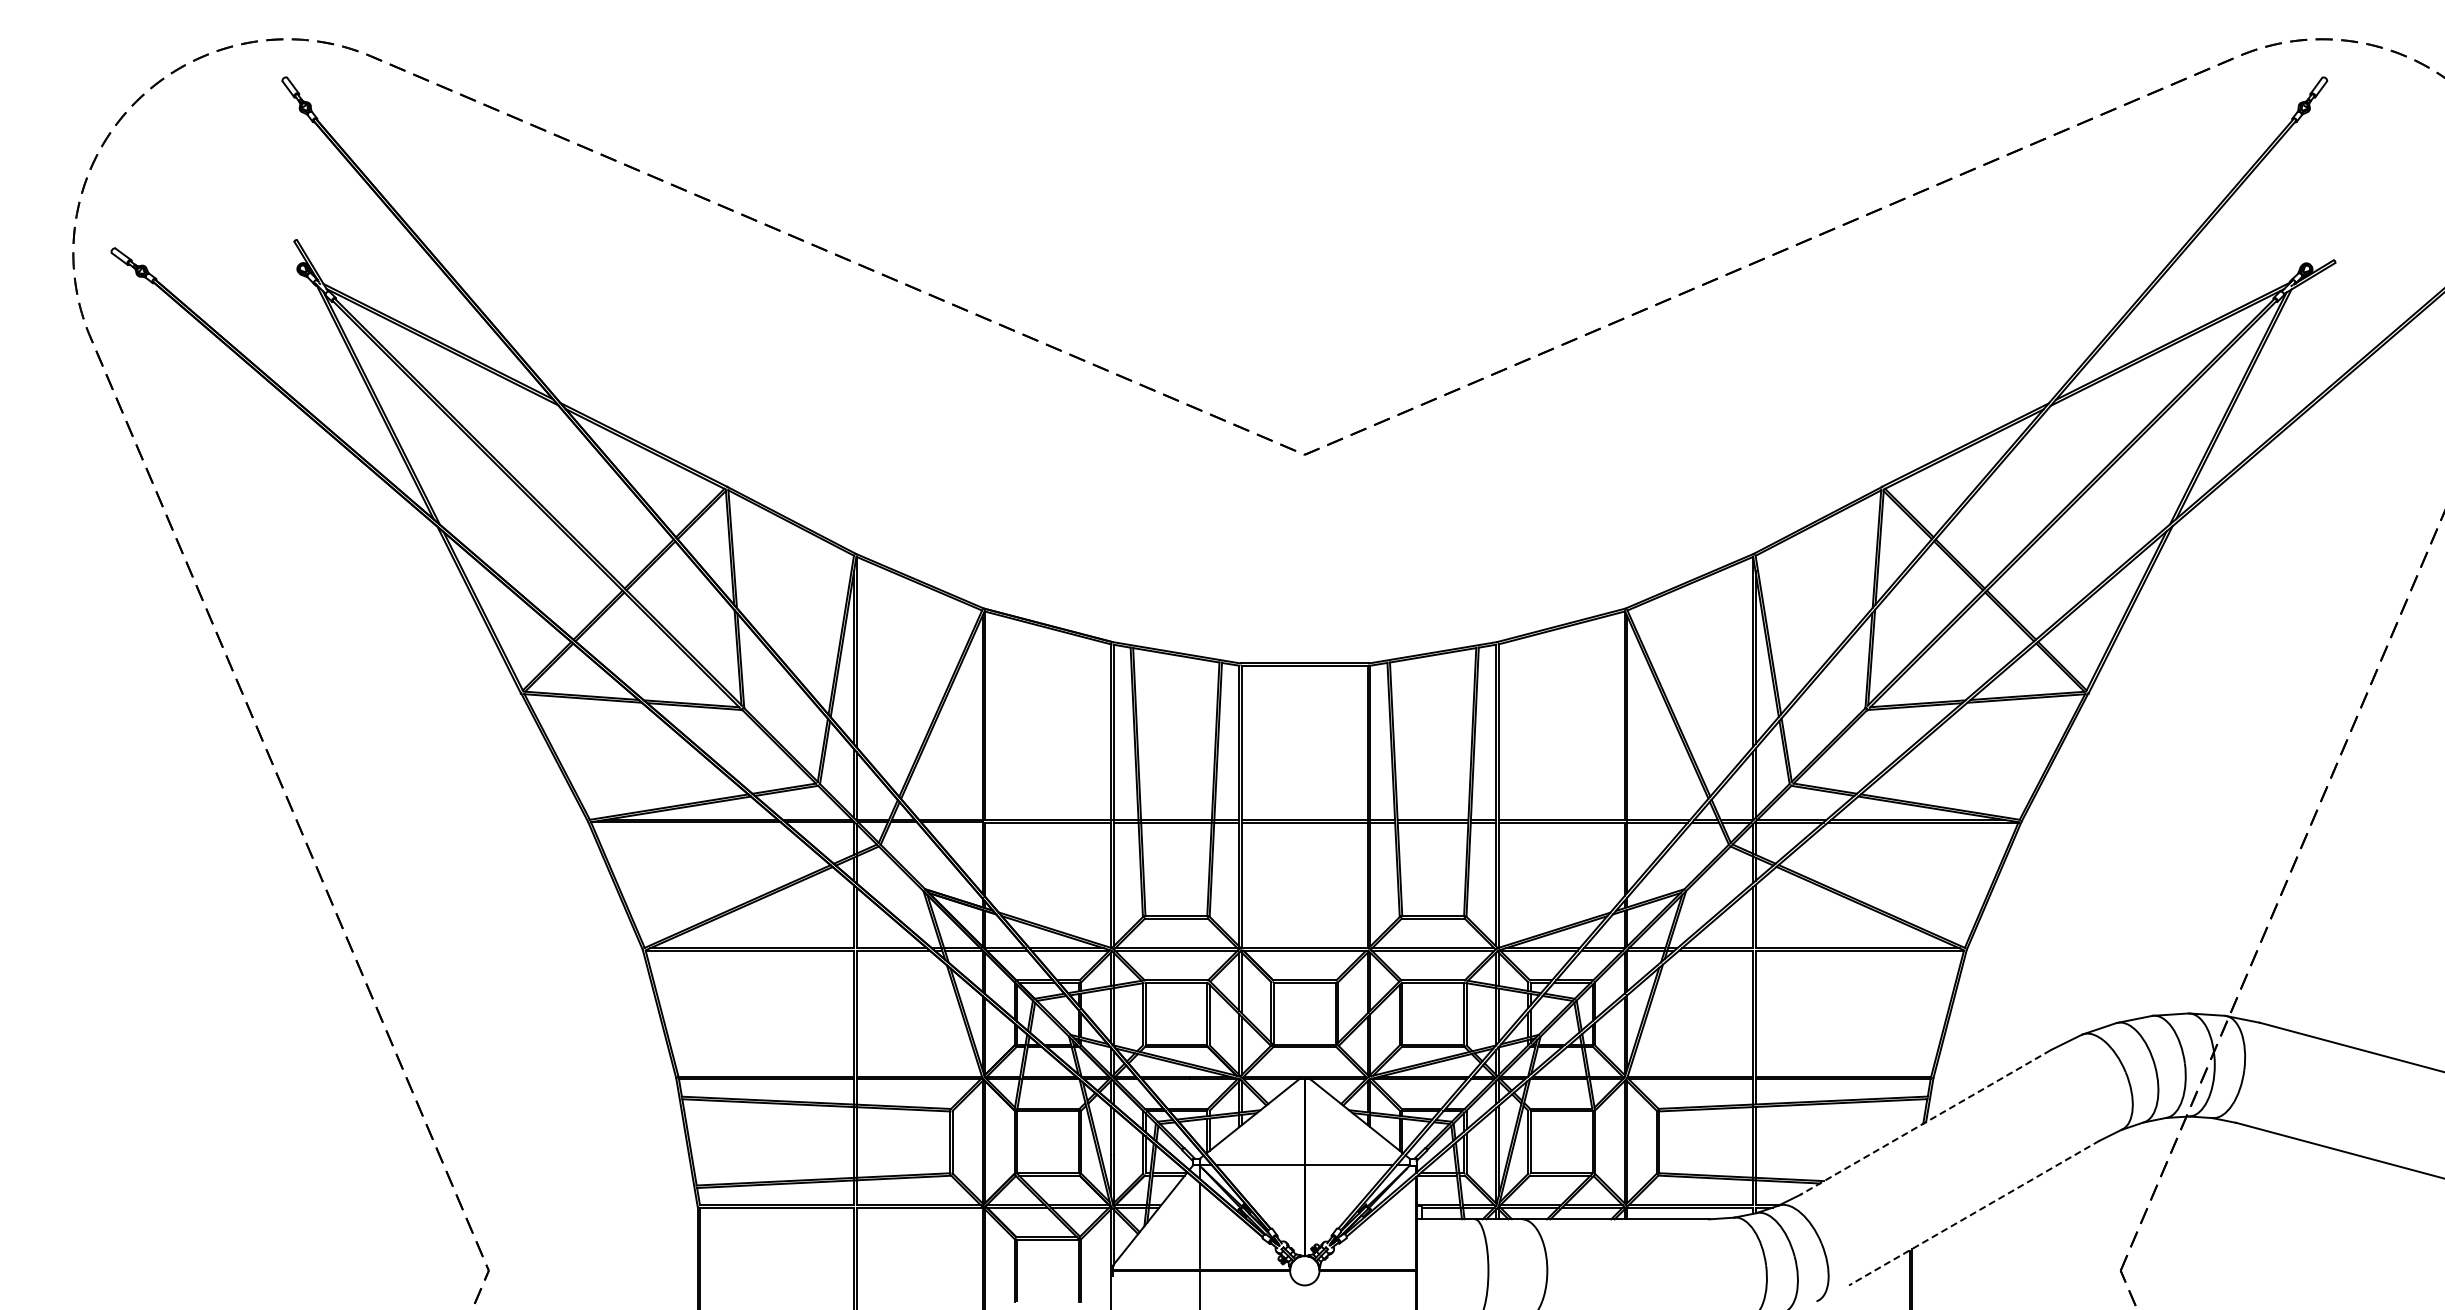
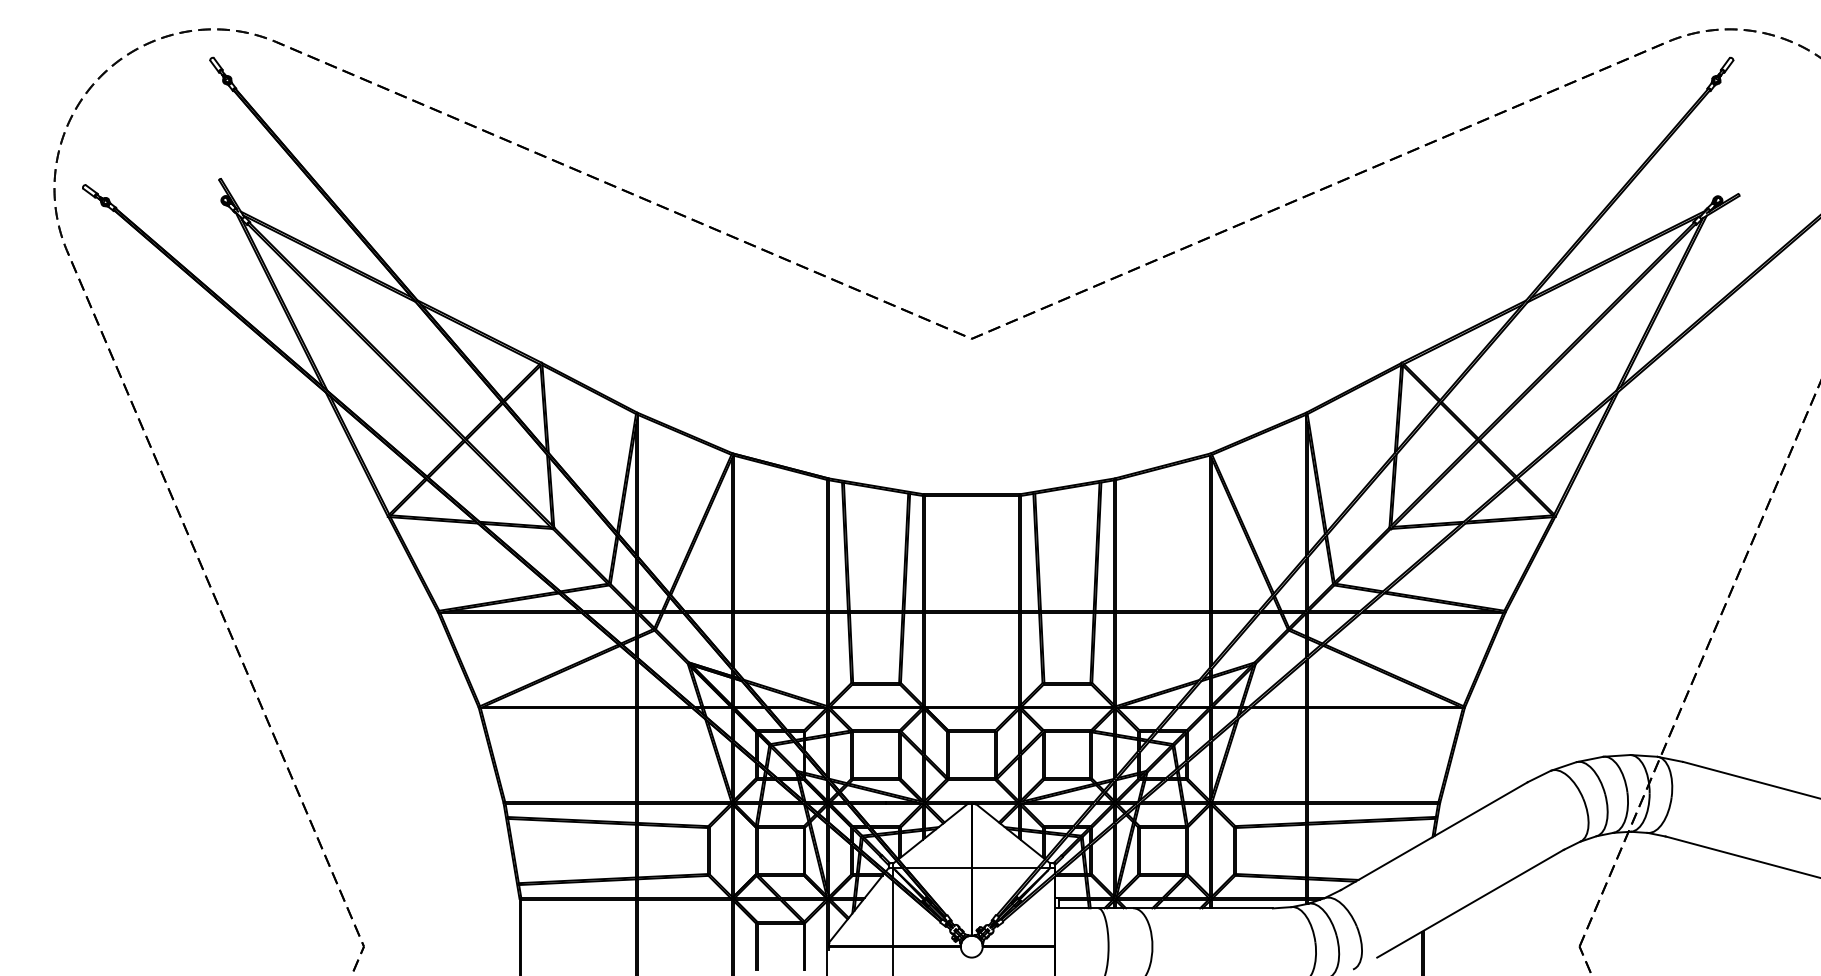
line: (1925, 1122) -> (1434, 836), dashed -> solid
line: (1974, 1213) -> (1470, 904), dashed -> solid

